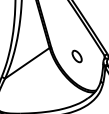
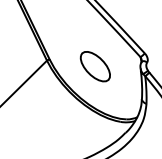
part: (76, 56) -> (94, 66), size x1.67

